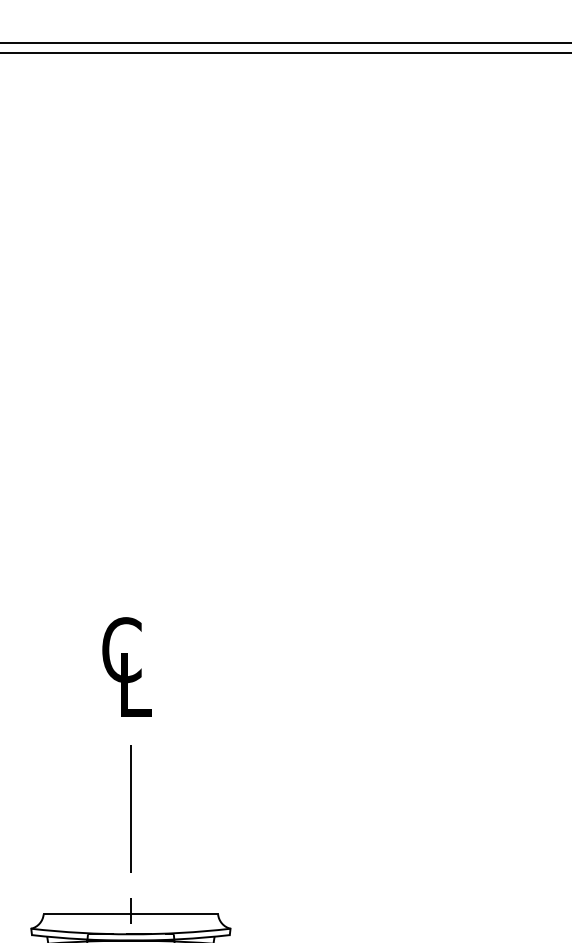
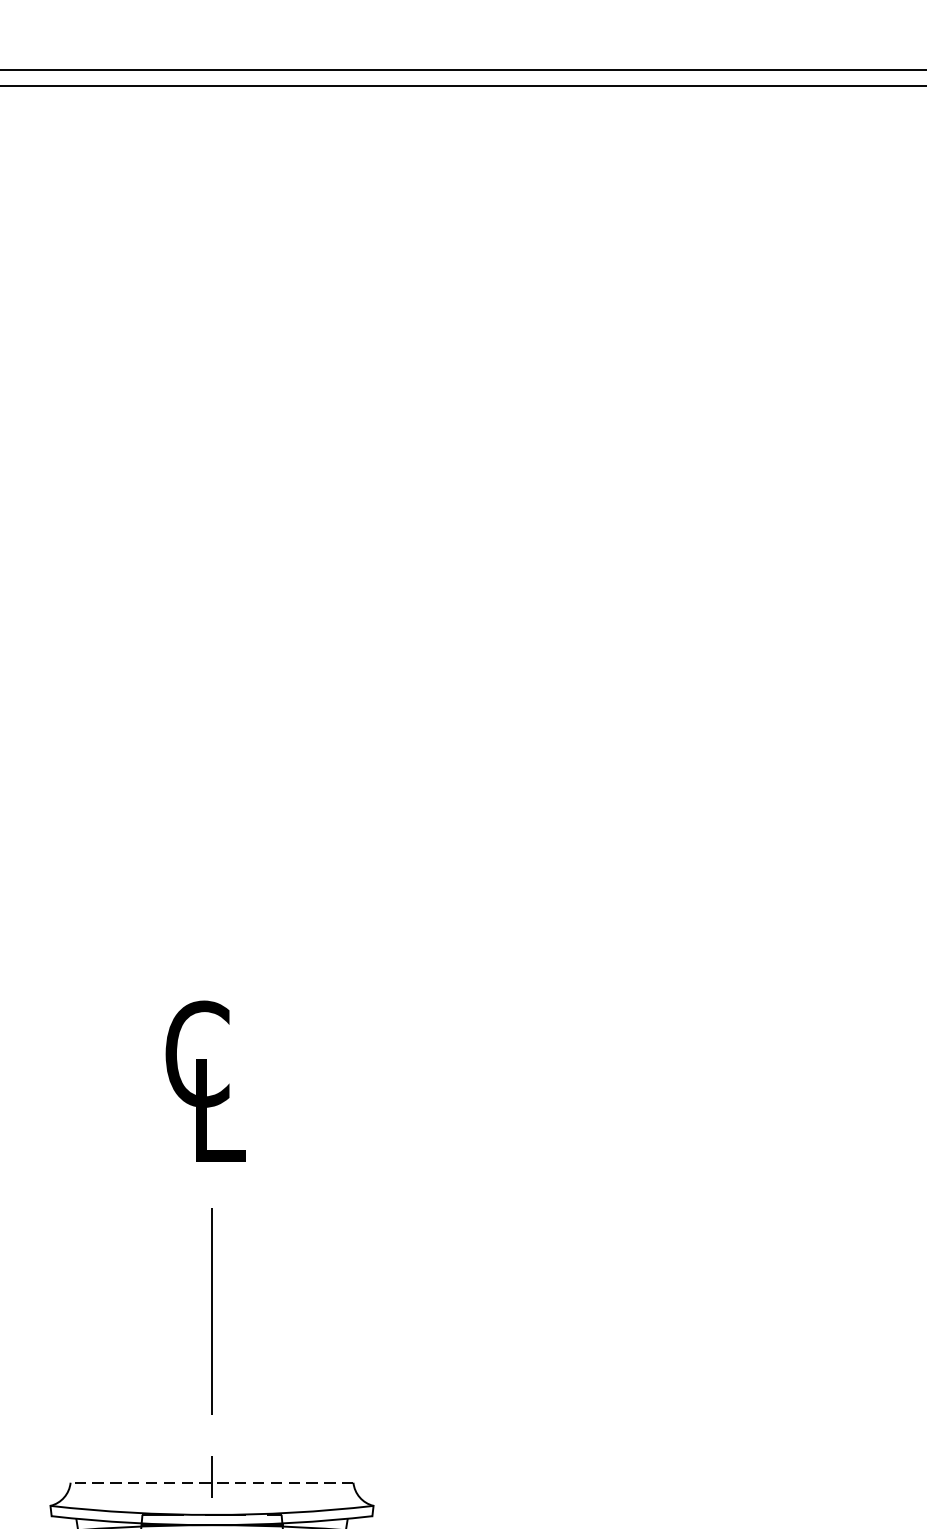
line: (130, 914) -> (211, 1482), solid -> dashed

